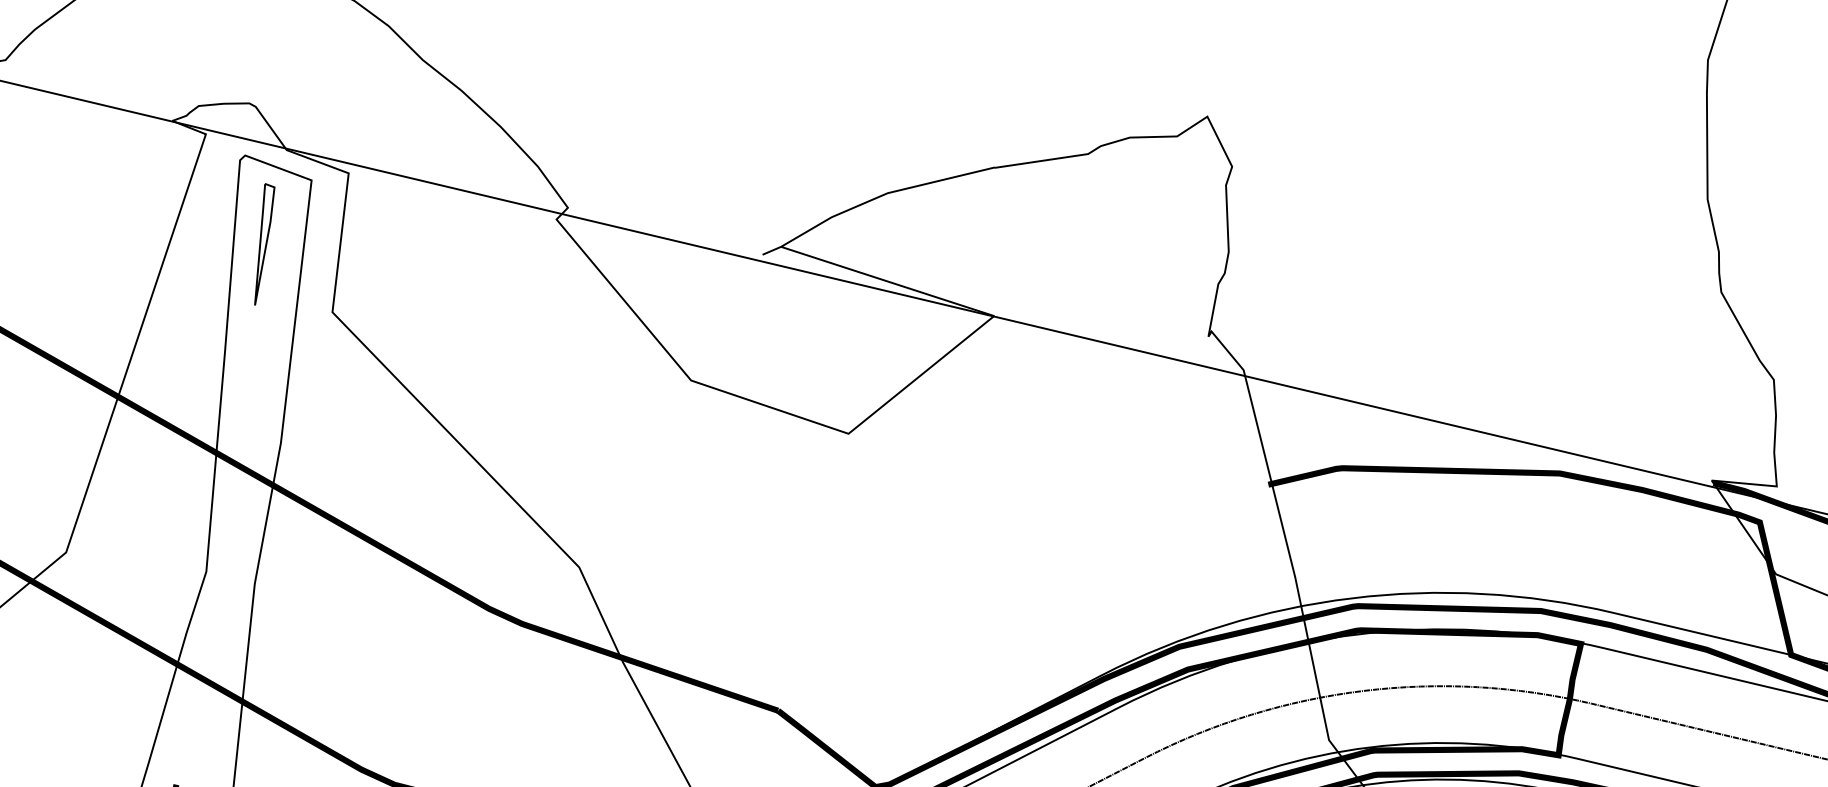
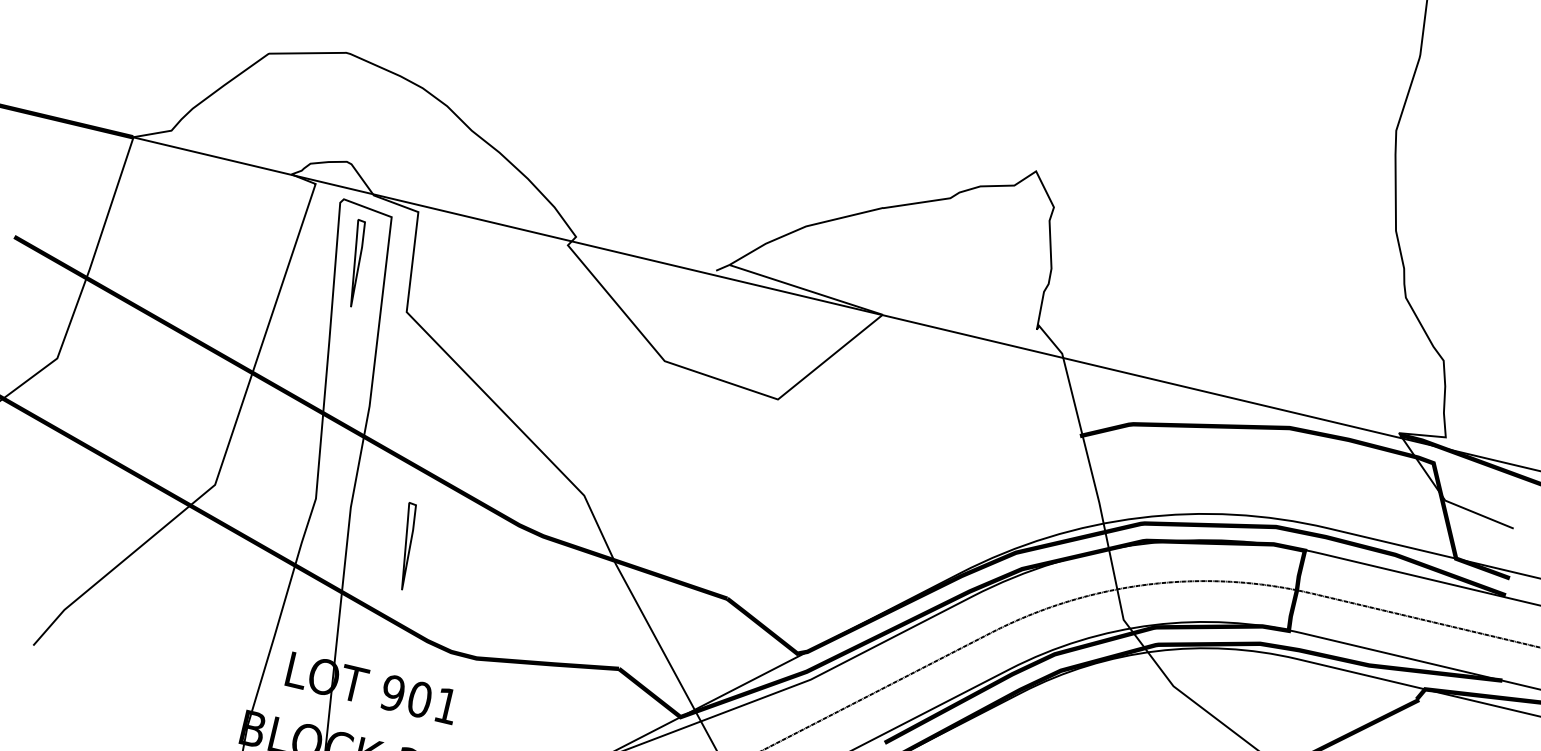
part: (334, 638) -> (408, 546), added

